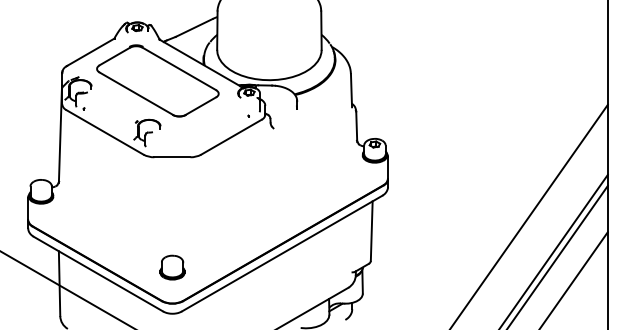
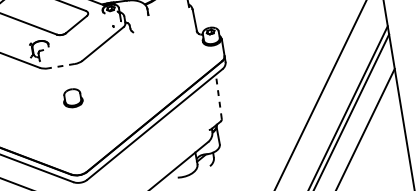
line: (171, 157) -> (60, 66), solid -> dashed
line: (371, 231) -> (218, 97), solid -> dashed
part: (172, 267) -> (72, 98), moved

